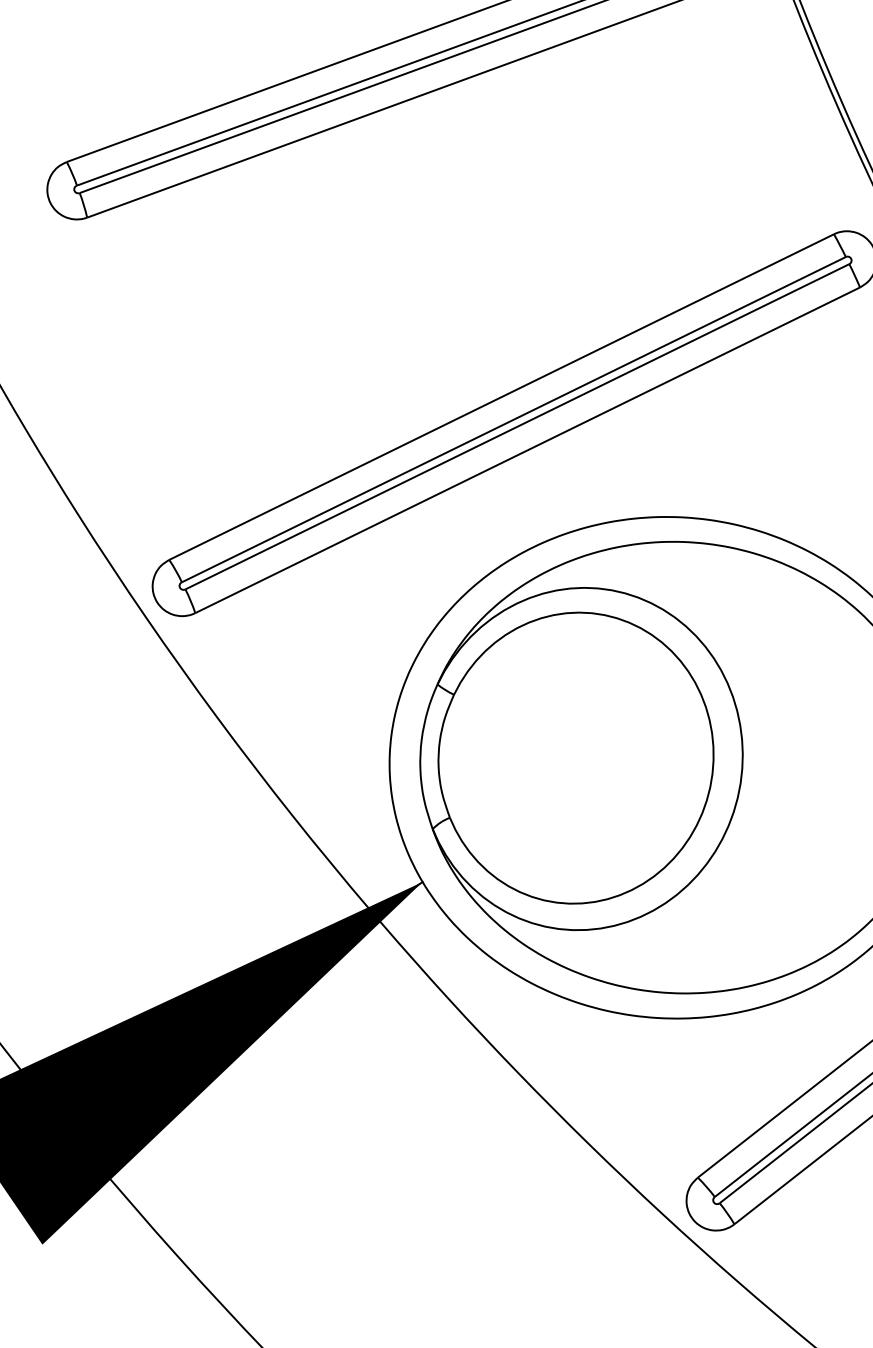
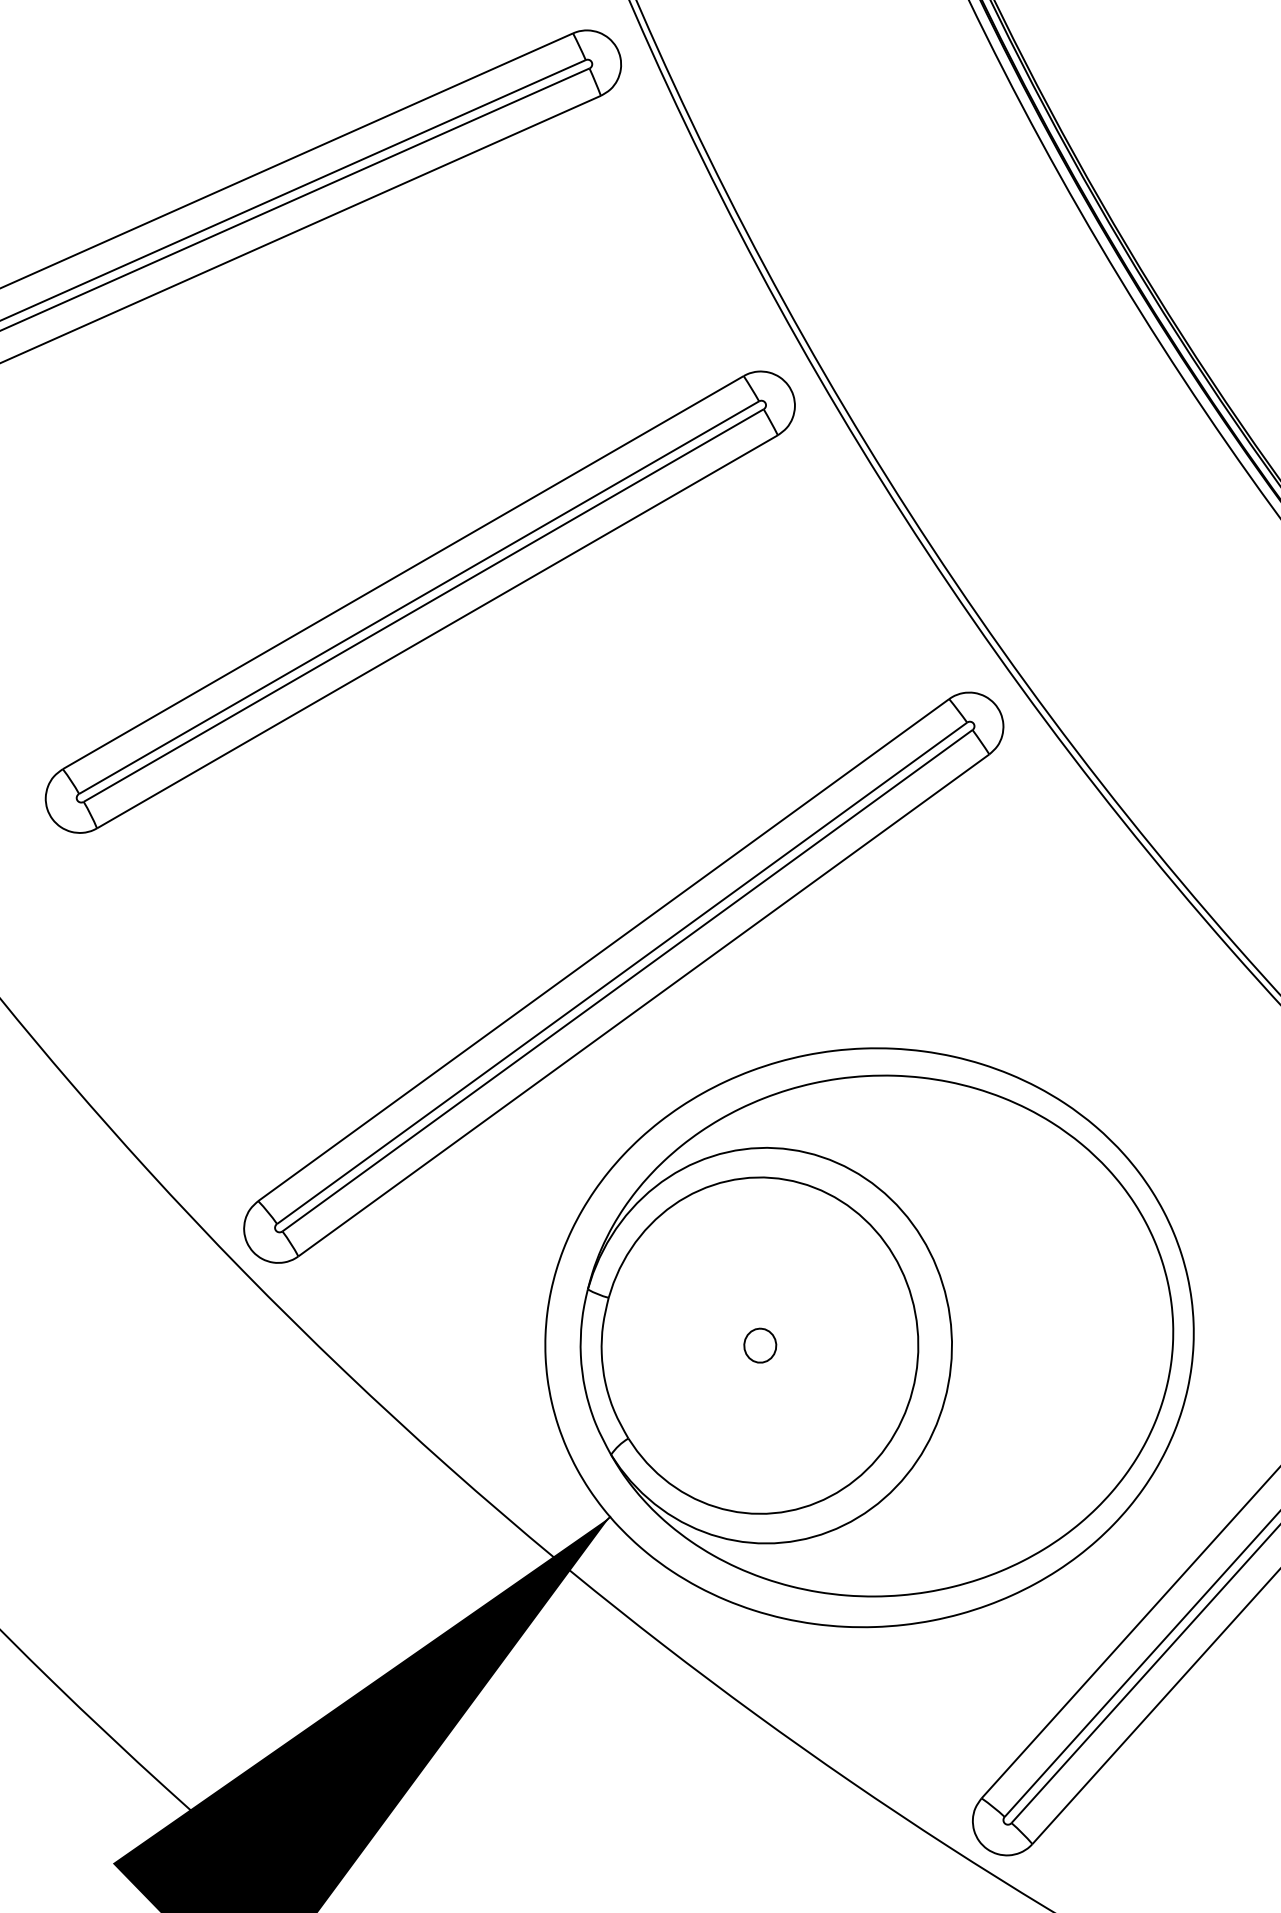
part: (576, 758) -> (760, 1345), added

